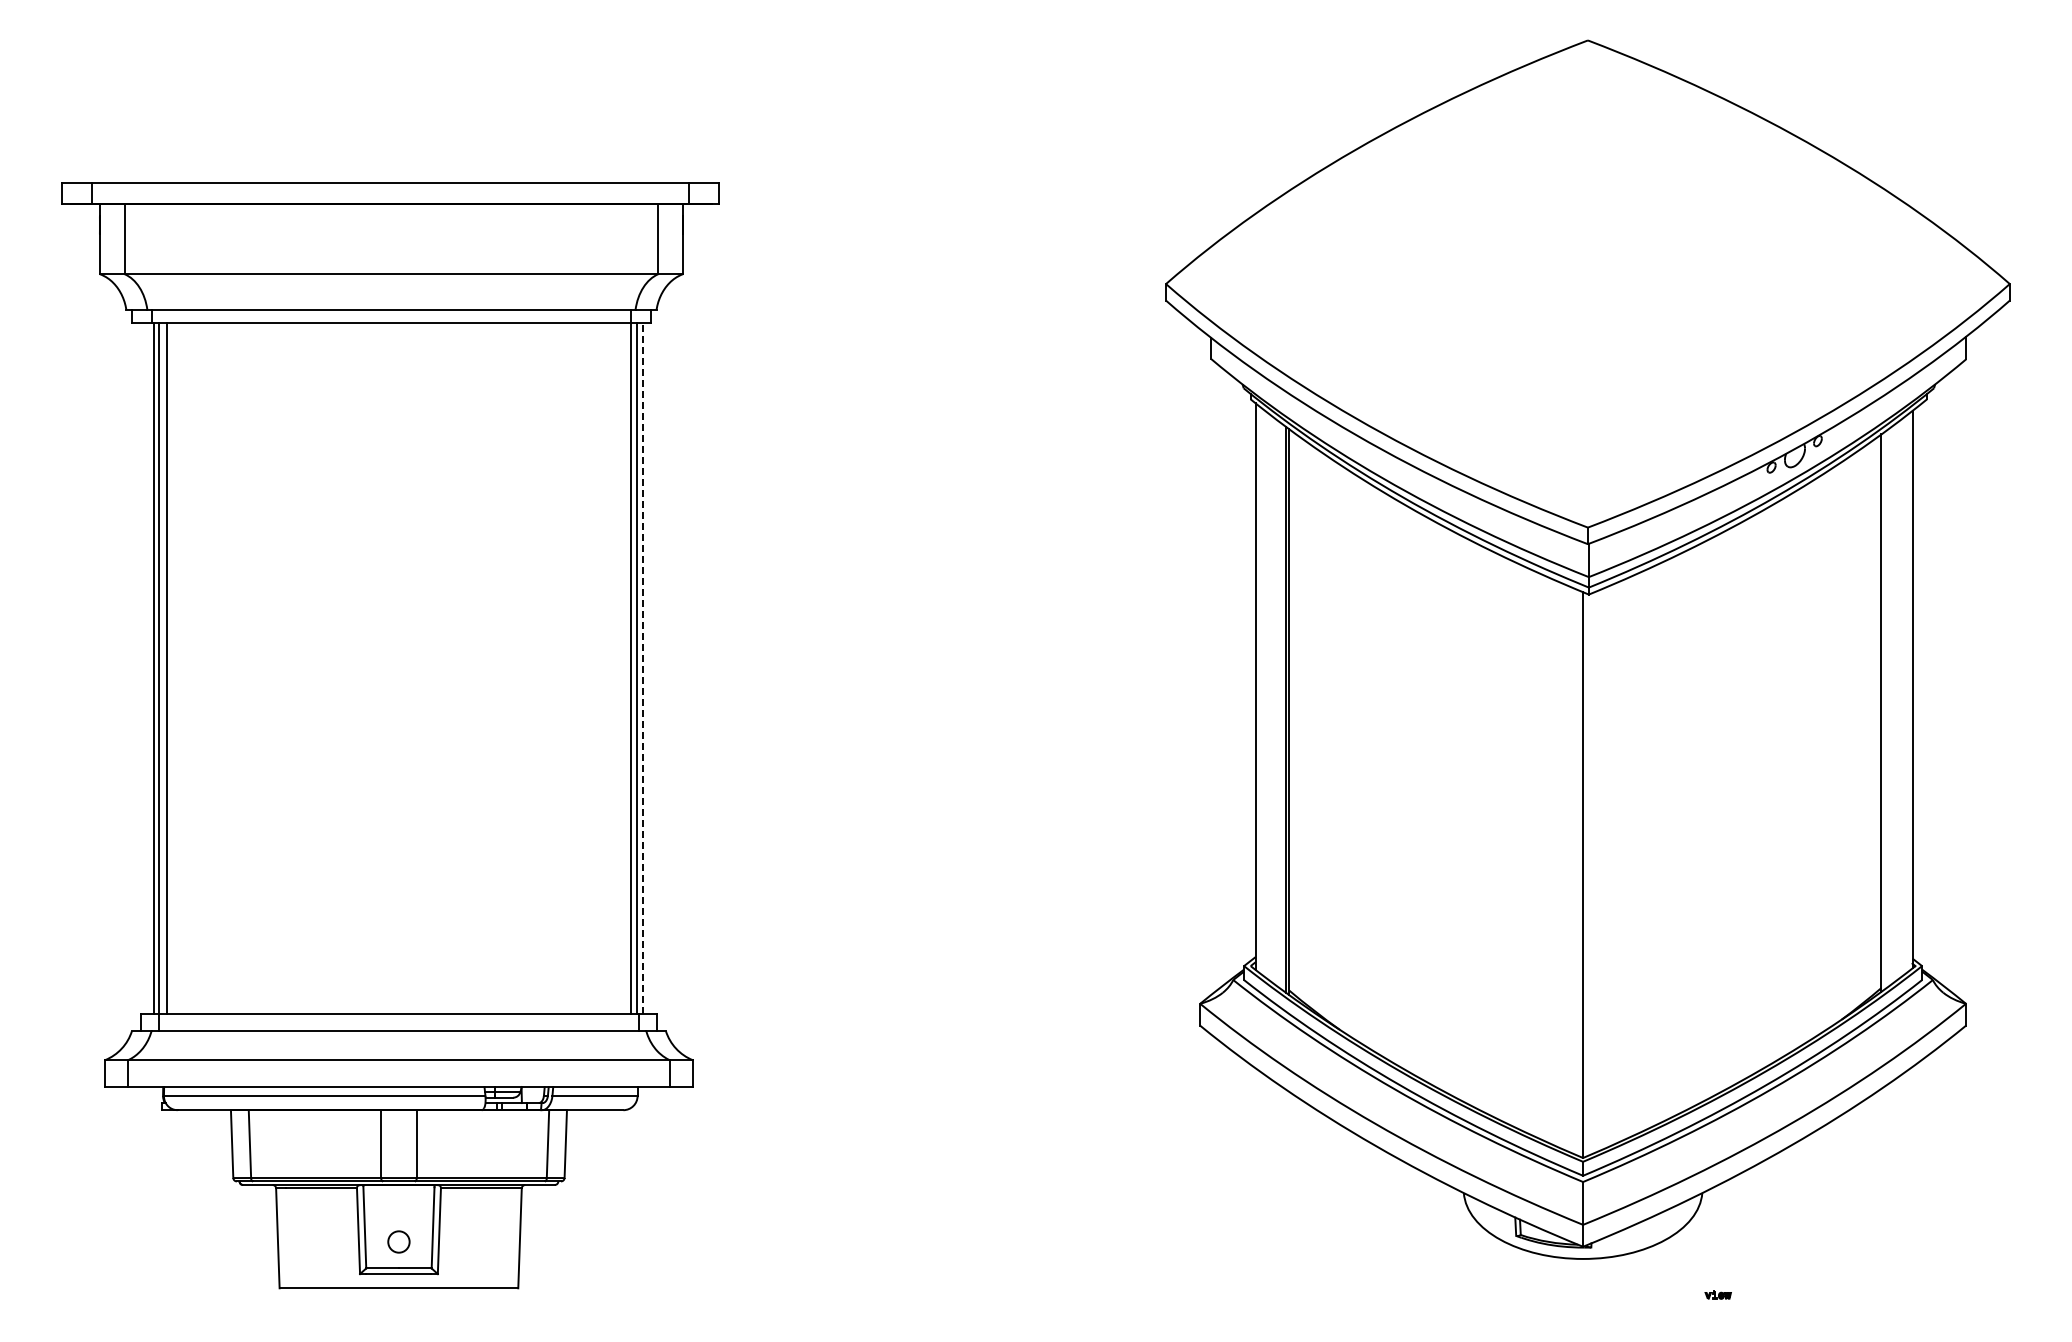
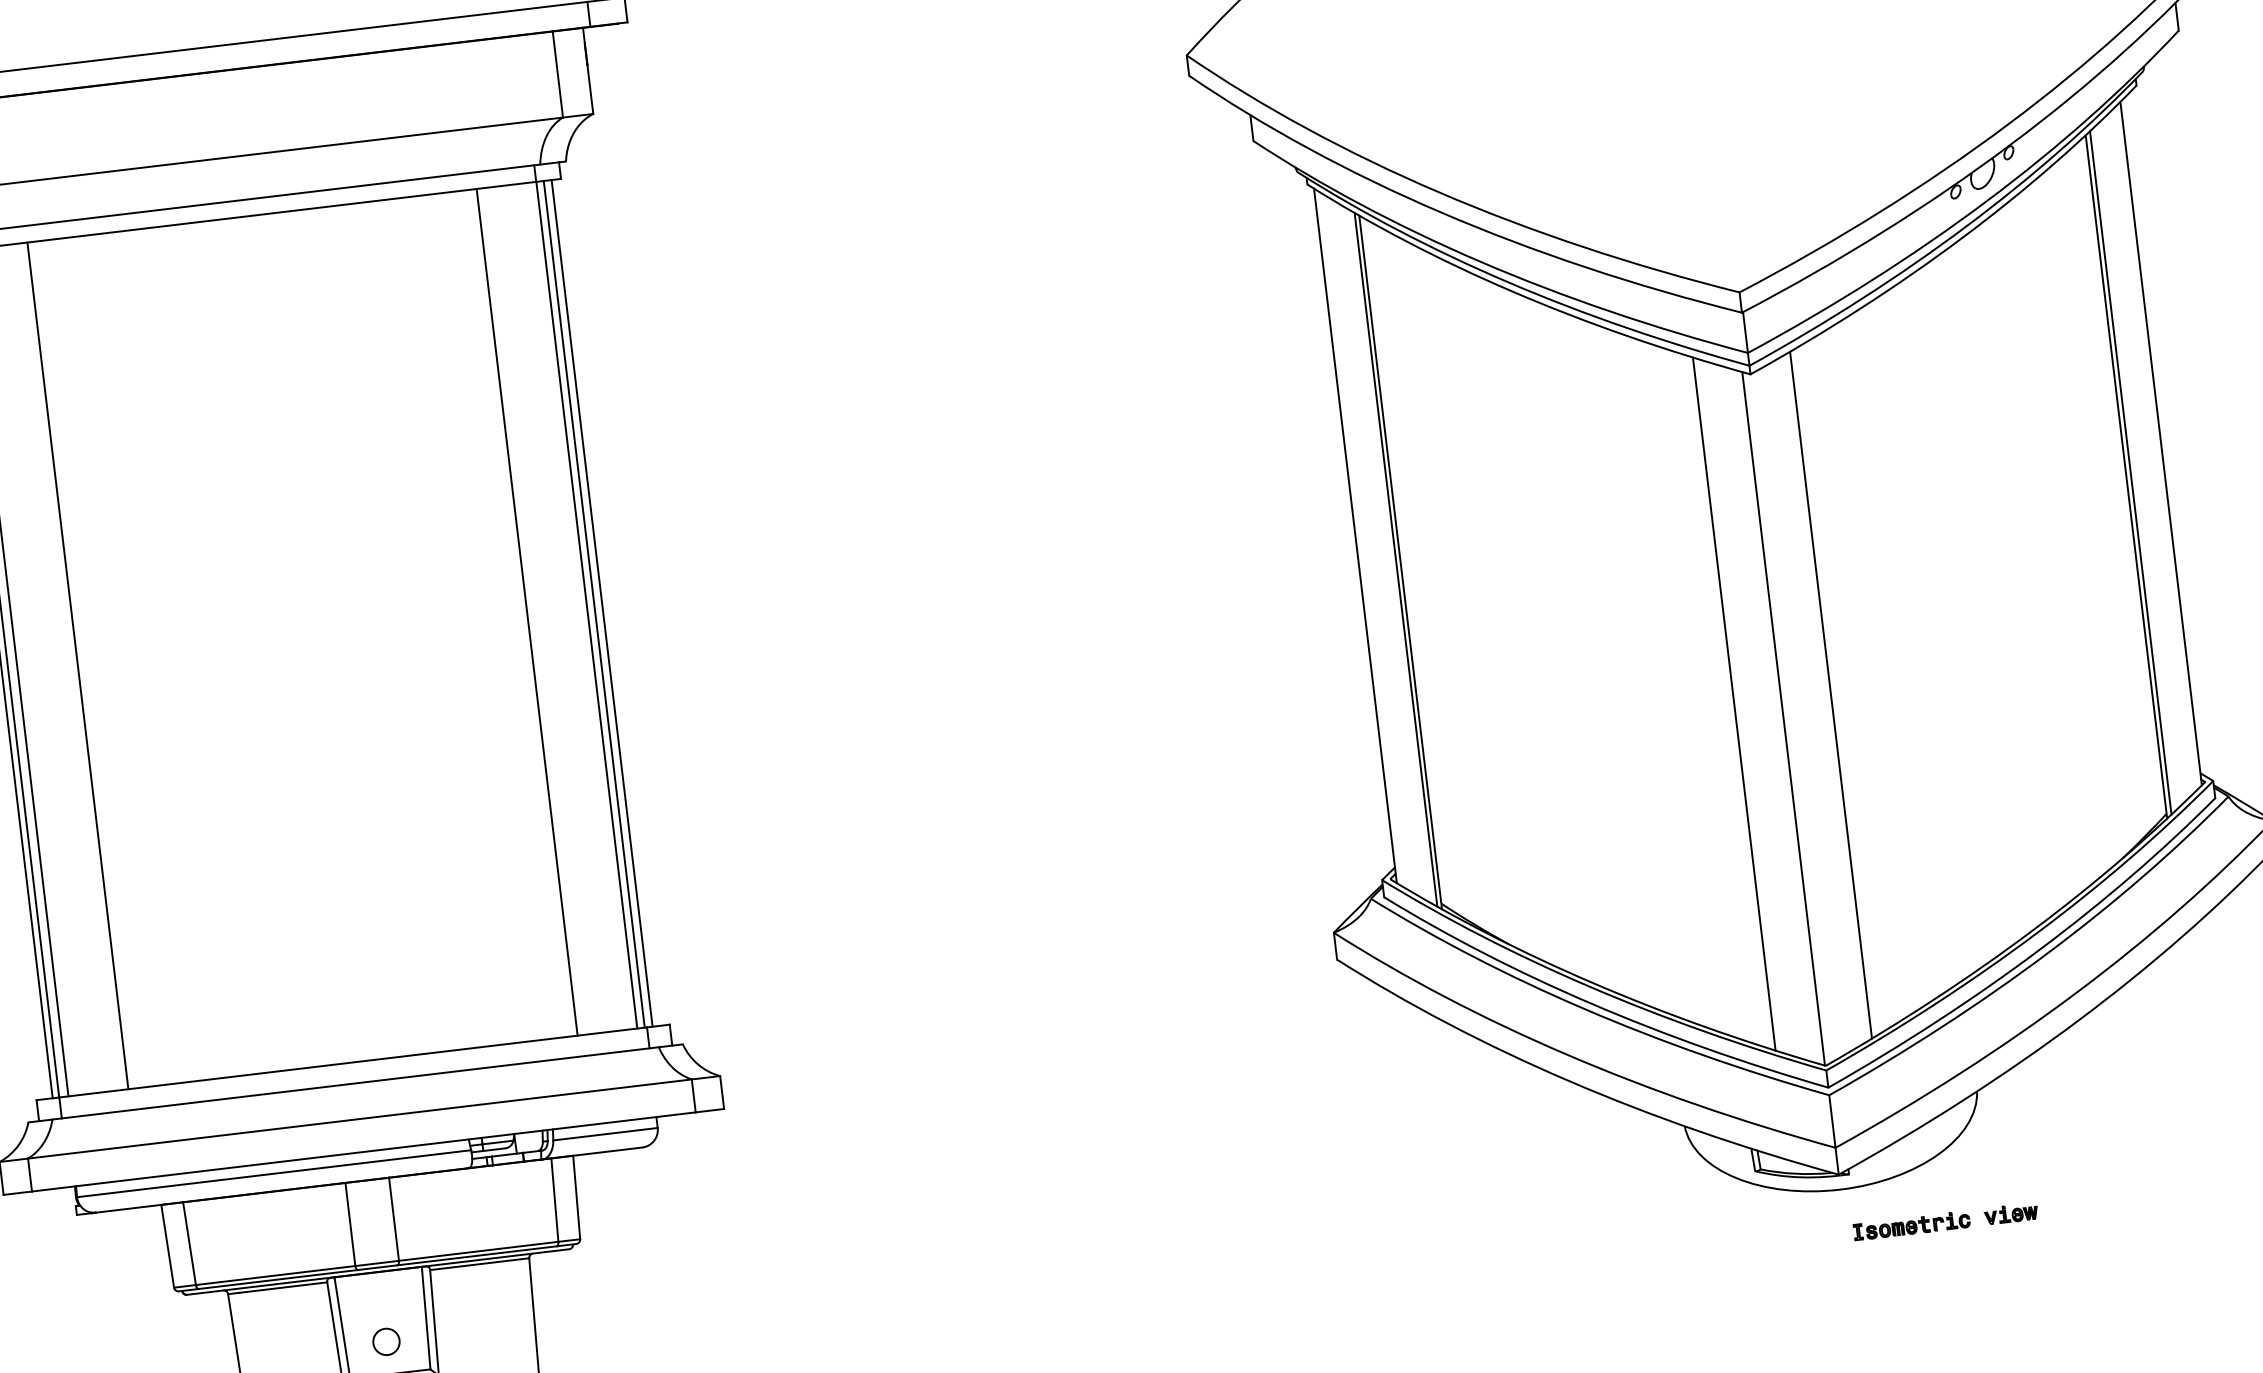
line: (215, 668) -> (77, 665), added
line: (582, 668) -> (527, 612), added
line: (643, 668) -> (602, 603), dashed -> solid
line: (1885, 710) -> (2131, 473), added
line: (1544, 857) -> (1734, 703), added
line: (1622, 860) -> (1830, 695), added
part: (1636, 1294) -> (1911, 1225), added
part: (1718, 1294) -> (2011, 1213), size x1.67

